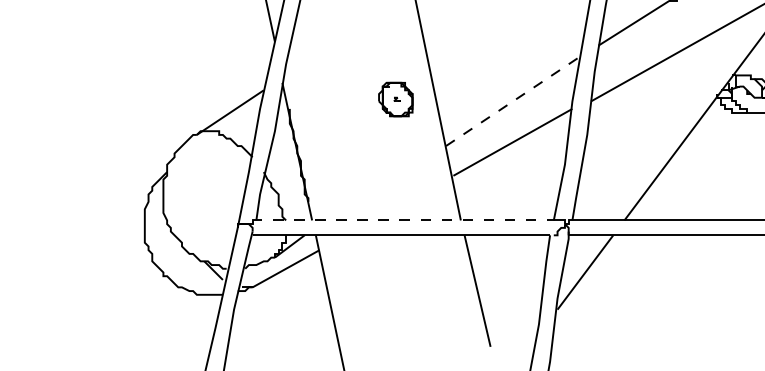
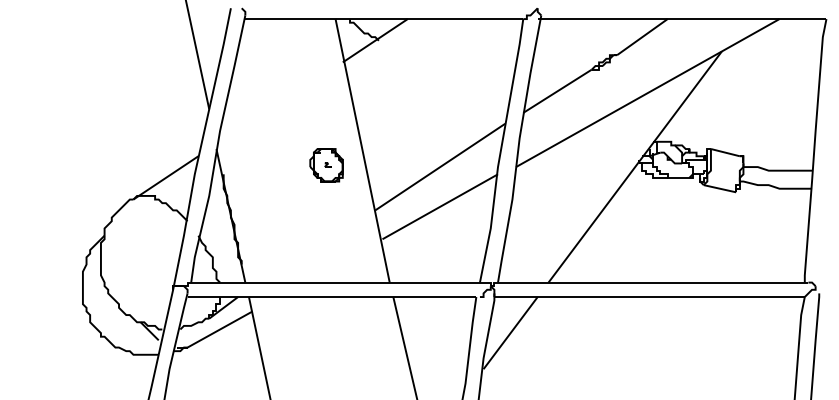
line: (513, 100) -> (440, 166), dashed -> solid
line: (406, 220) -> (336, 282), dashed -> solid

